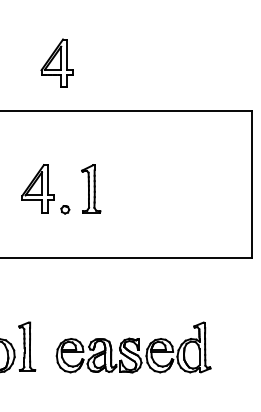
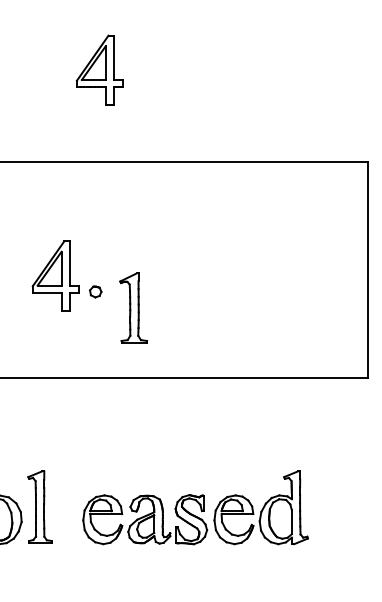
part: (56, 62) -> (98, 69), moved
part: (91, 188) -> (133, 307), moved
part: (65, 209) -> (95, 291), moved

